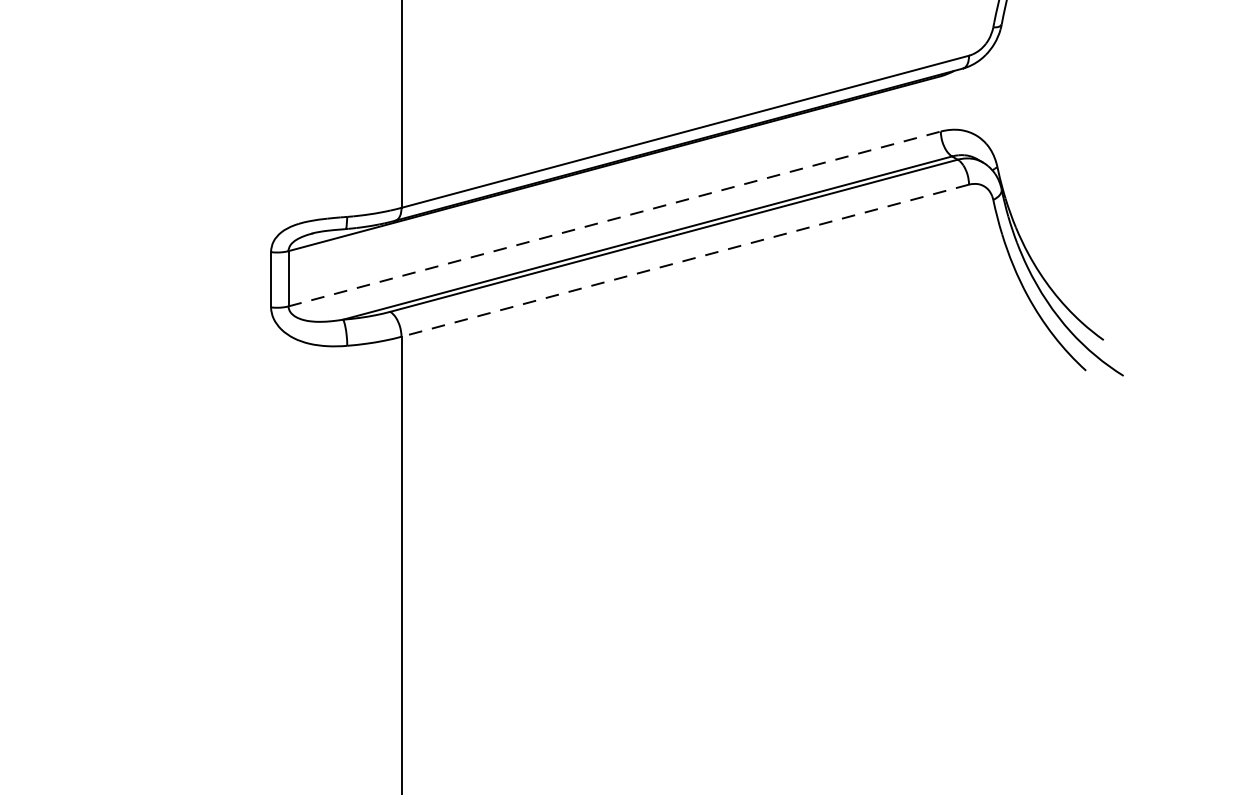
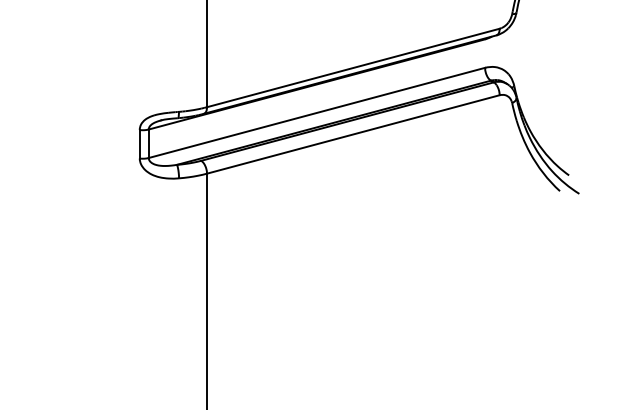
line: (615, 218) -> (317, 112), dashed -> solid
line: (683, 260) -> (352, 134), dashed -> solid

